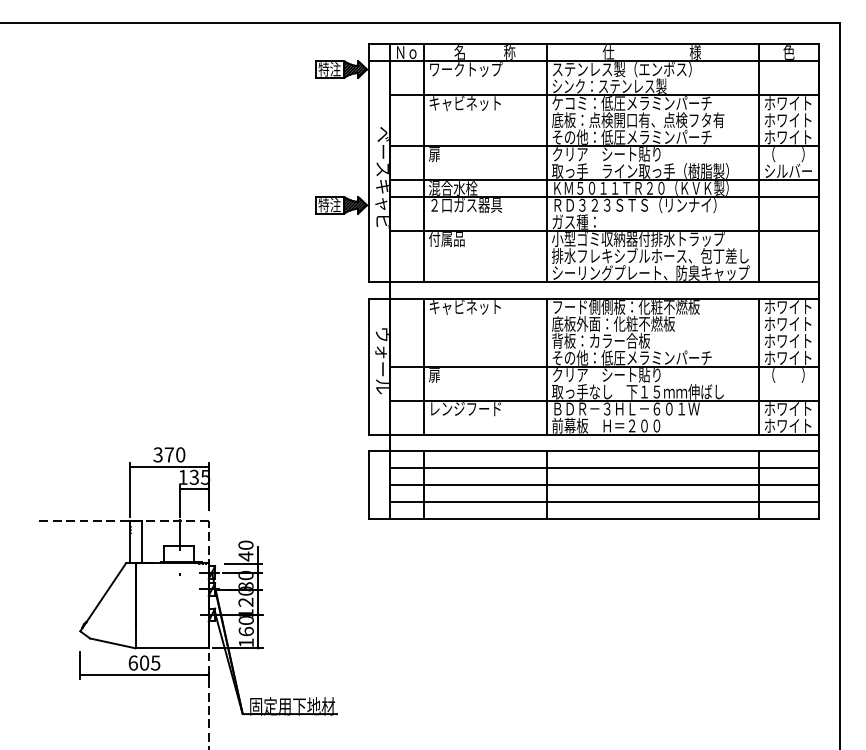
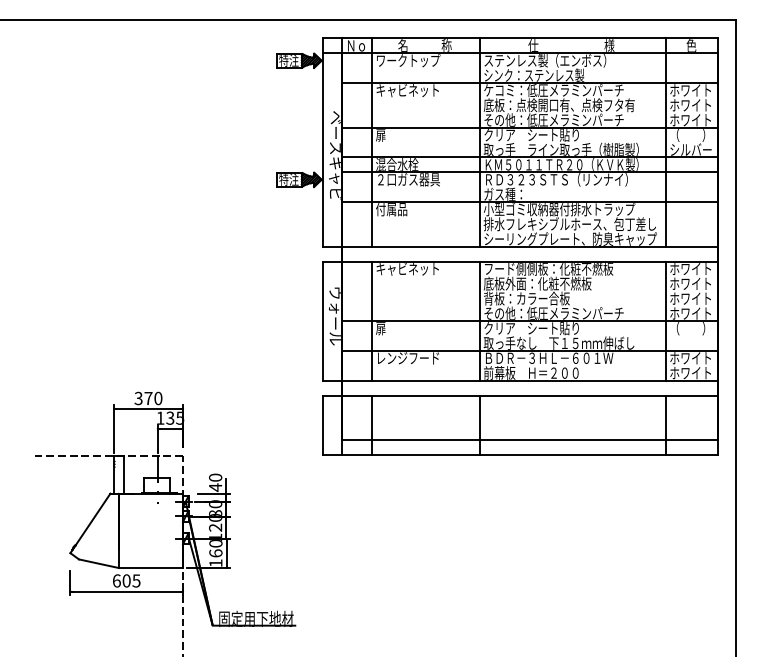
line: (604, 468) -> (529, 410), removed
line: (604, 485) -> (529, 425), removed

